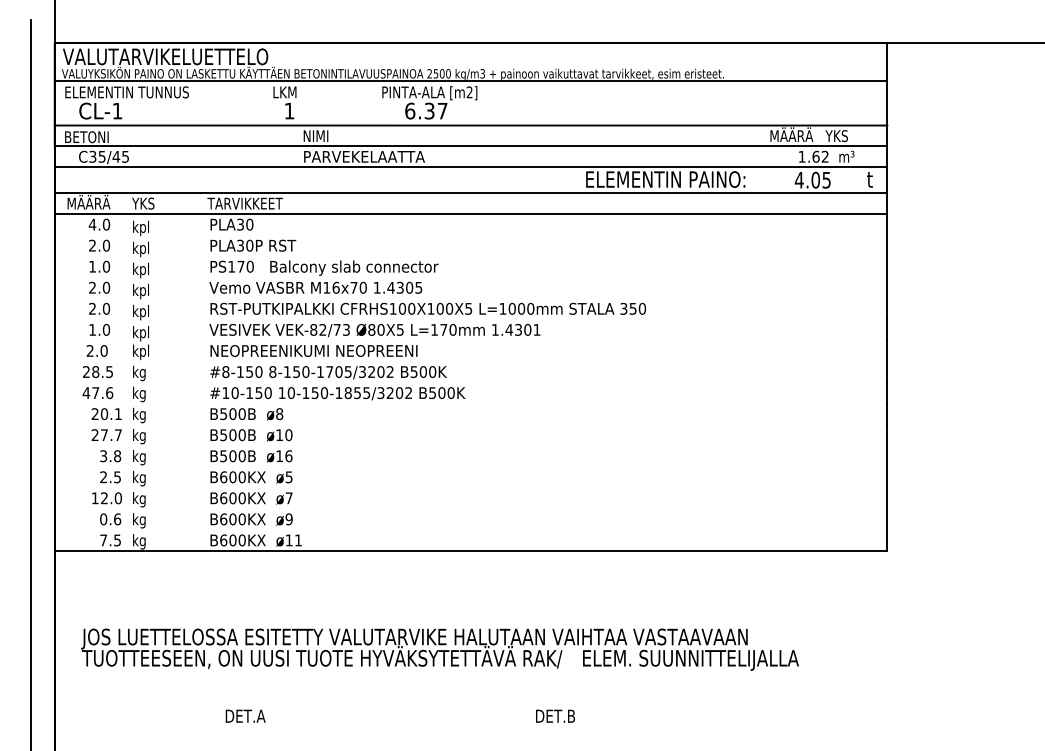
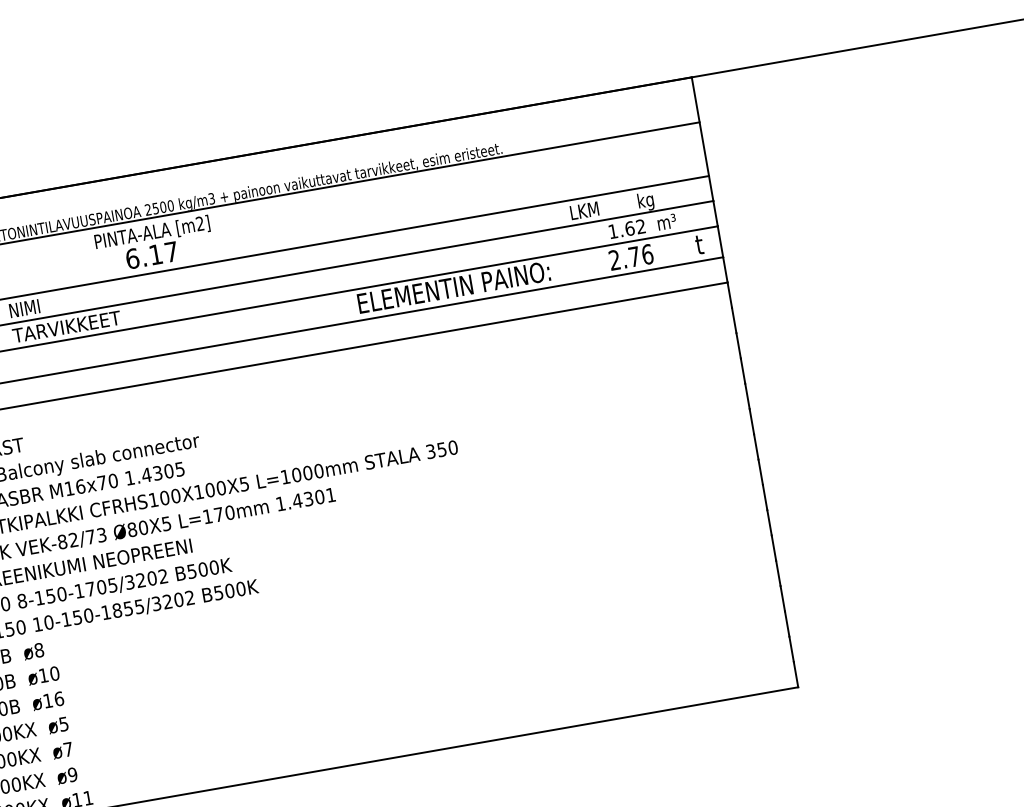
text: (429, 110) -> (155, 254), 6.37 -> 6.17
text: (792, 134) -> (596, 206), MÄÄRÄ -> LKM
text: (836, 136) -> (650, 199), YKS -> kg
text: (363, 156) -> (85, 323), PARVEKELAATTA -> TARVIKKEET
text: (812, 179) -> (630, 256), 4.05 -> 2.76

